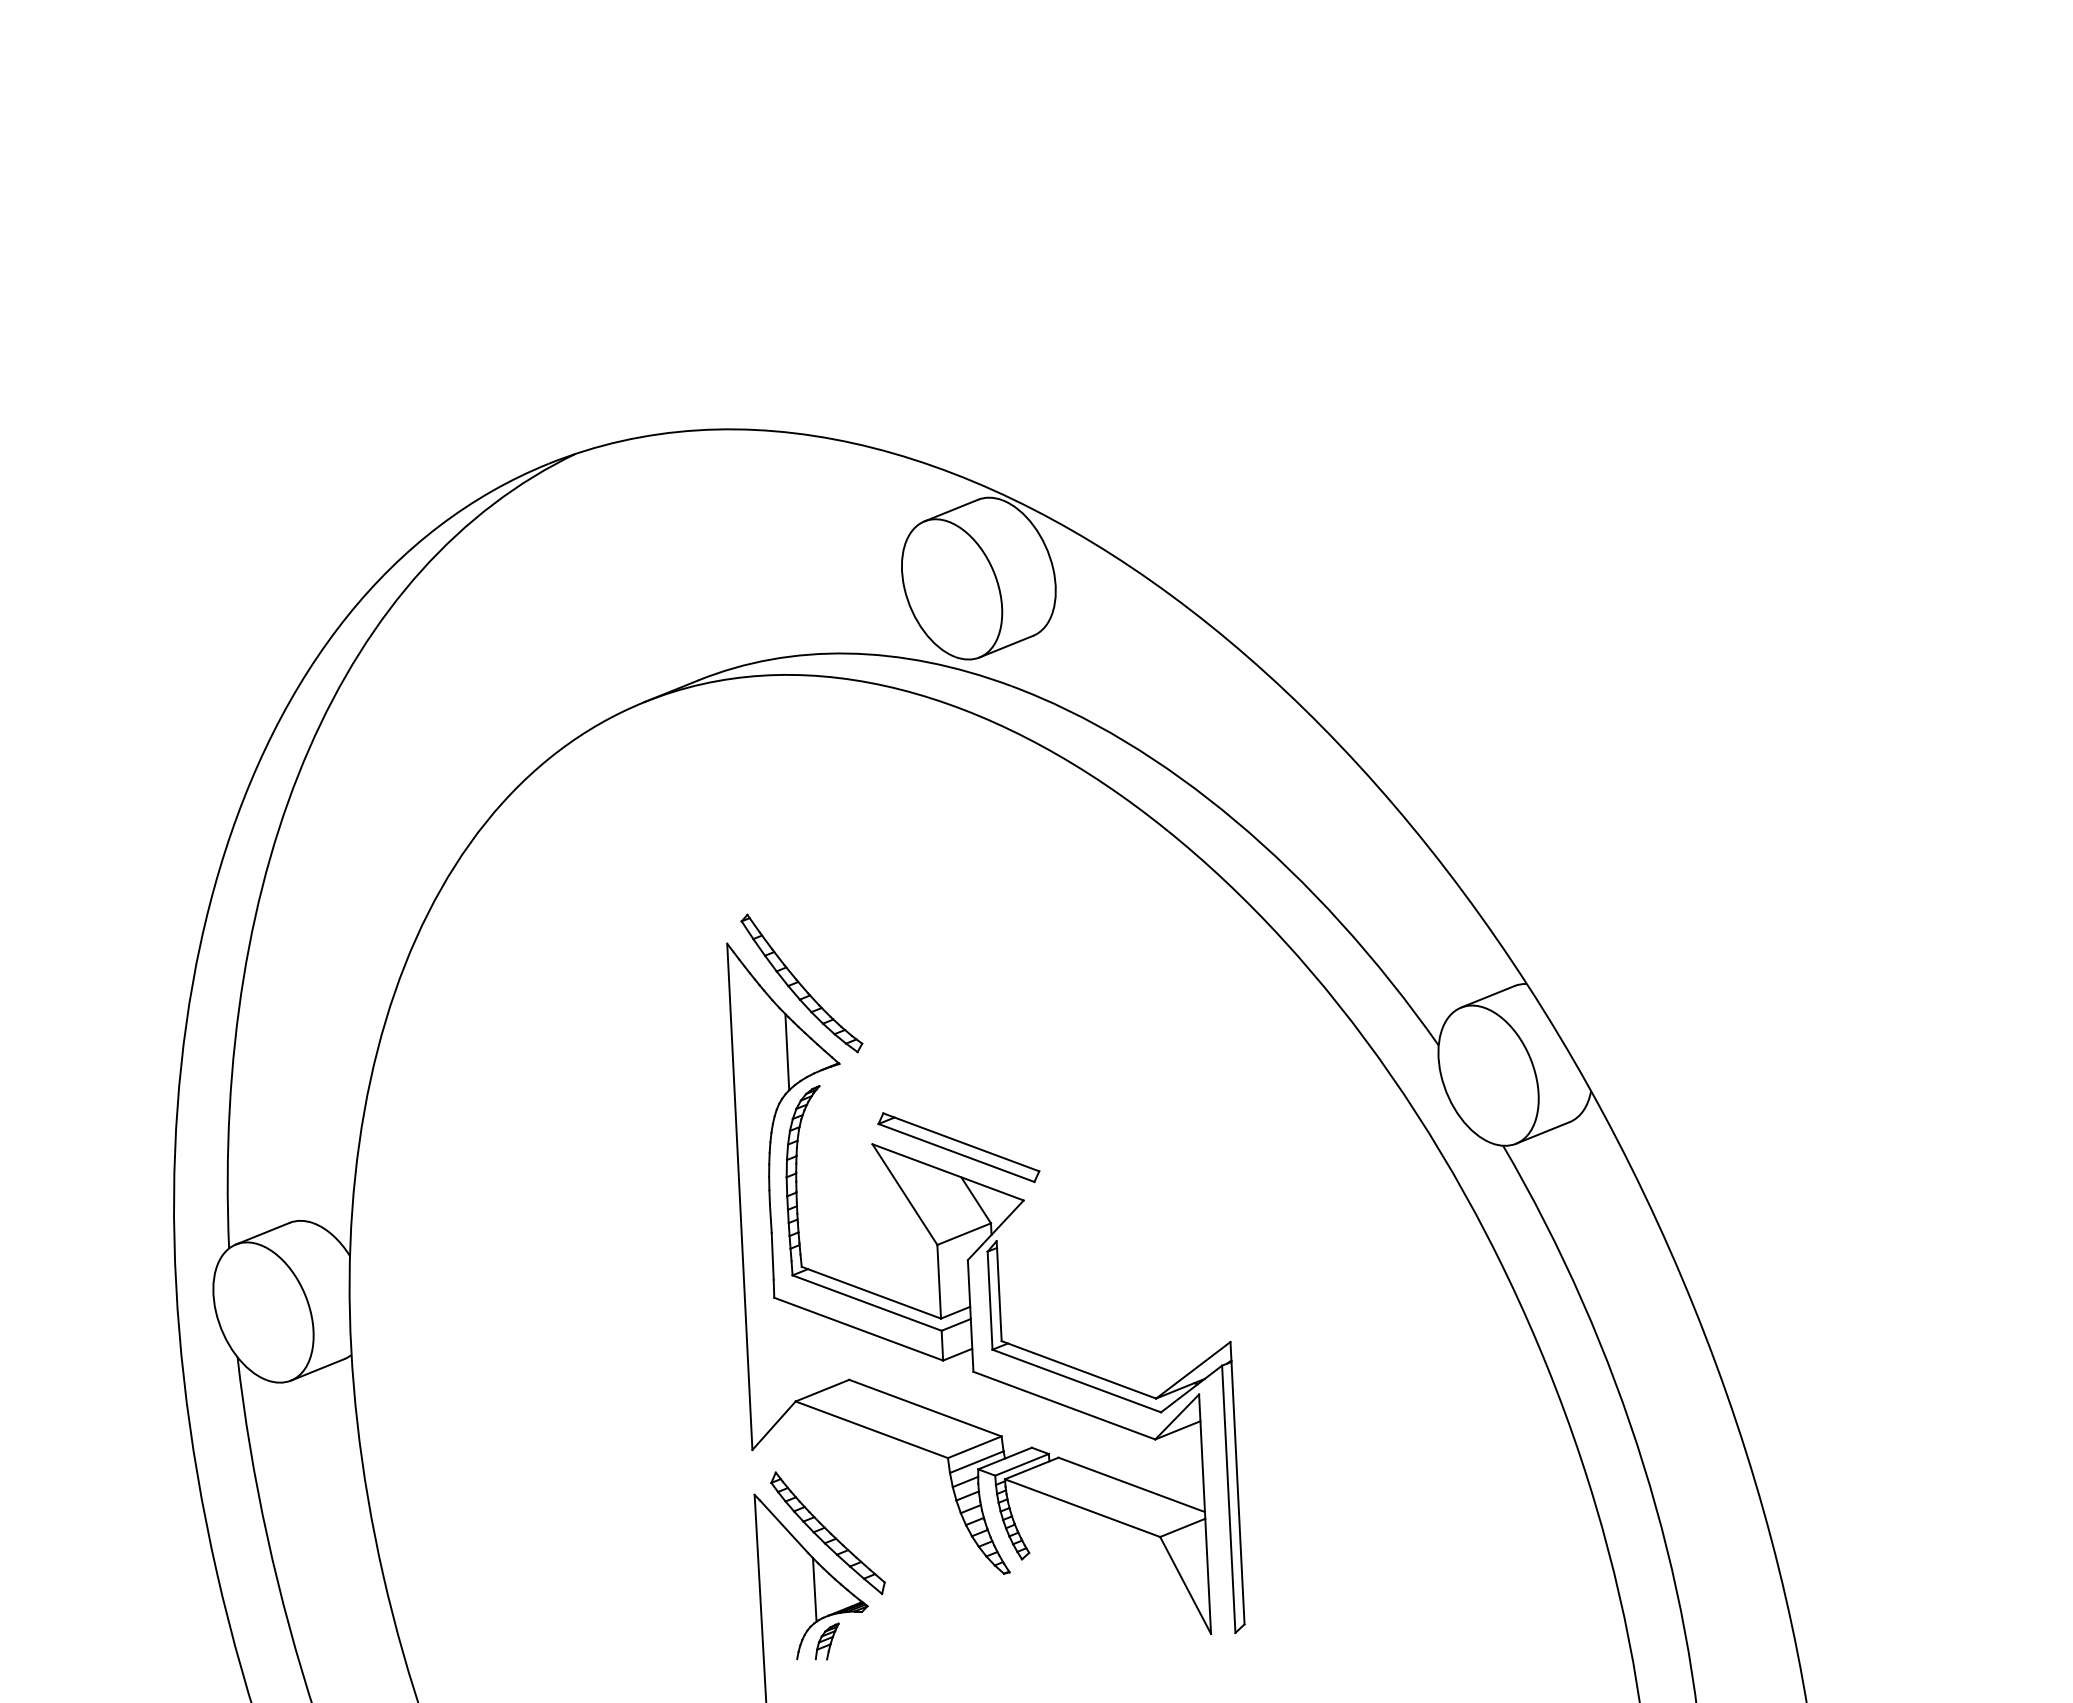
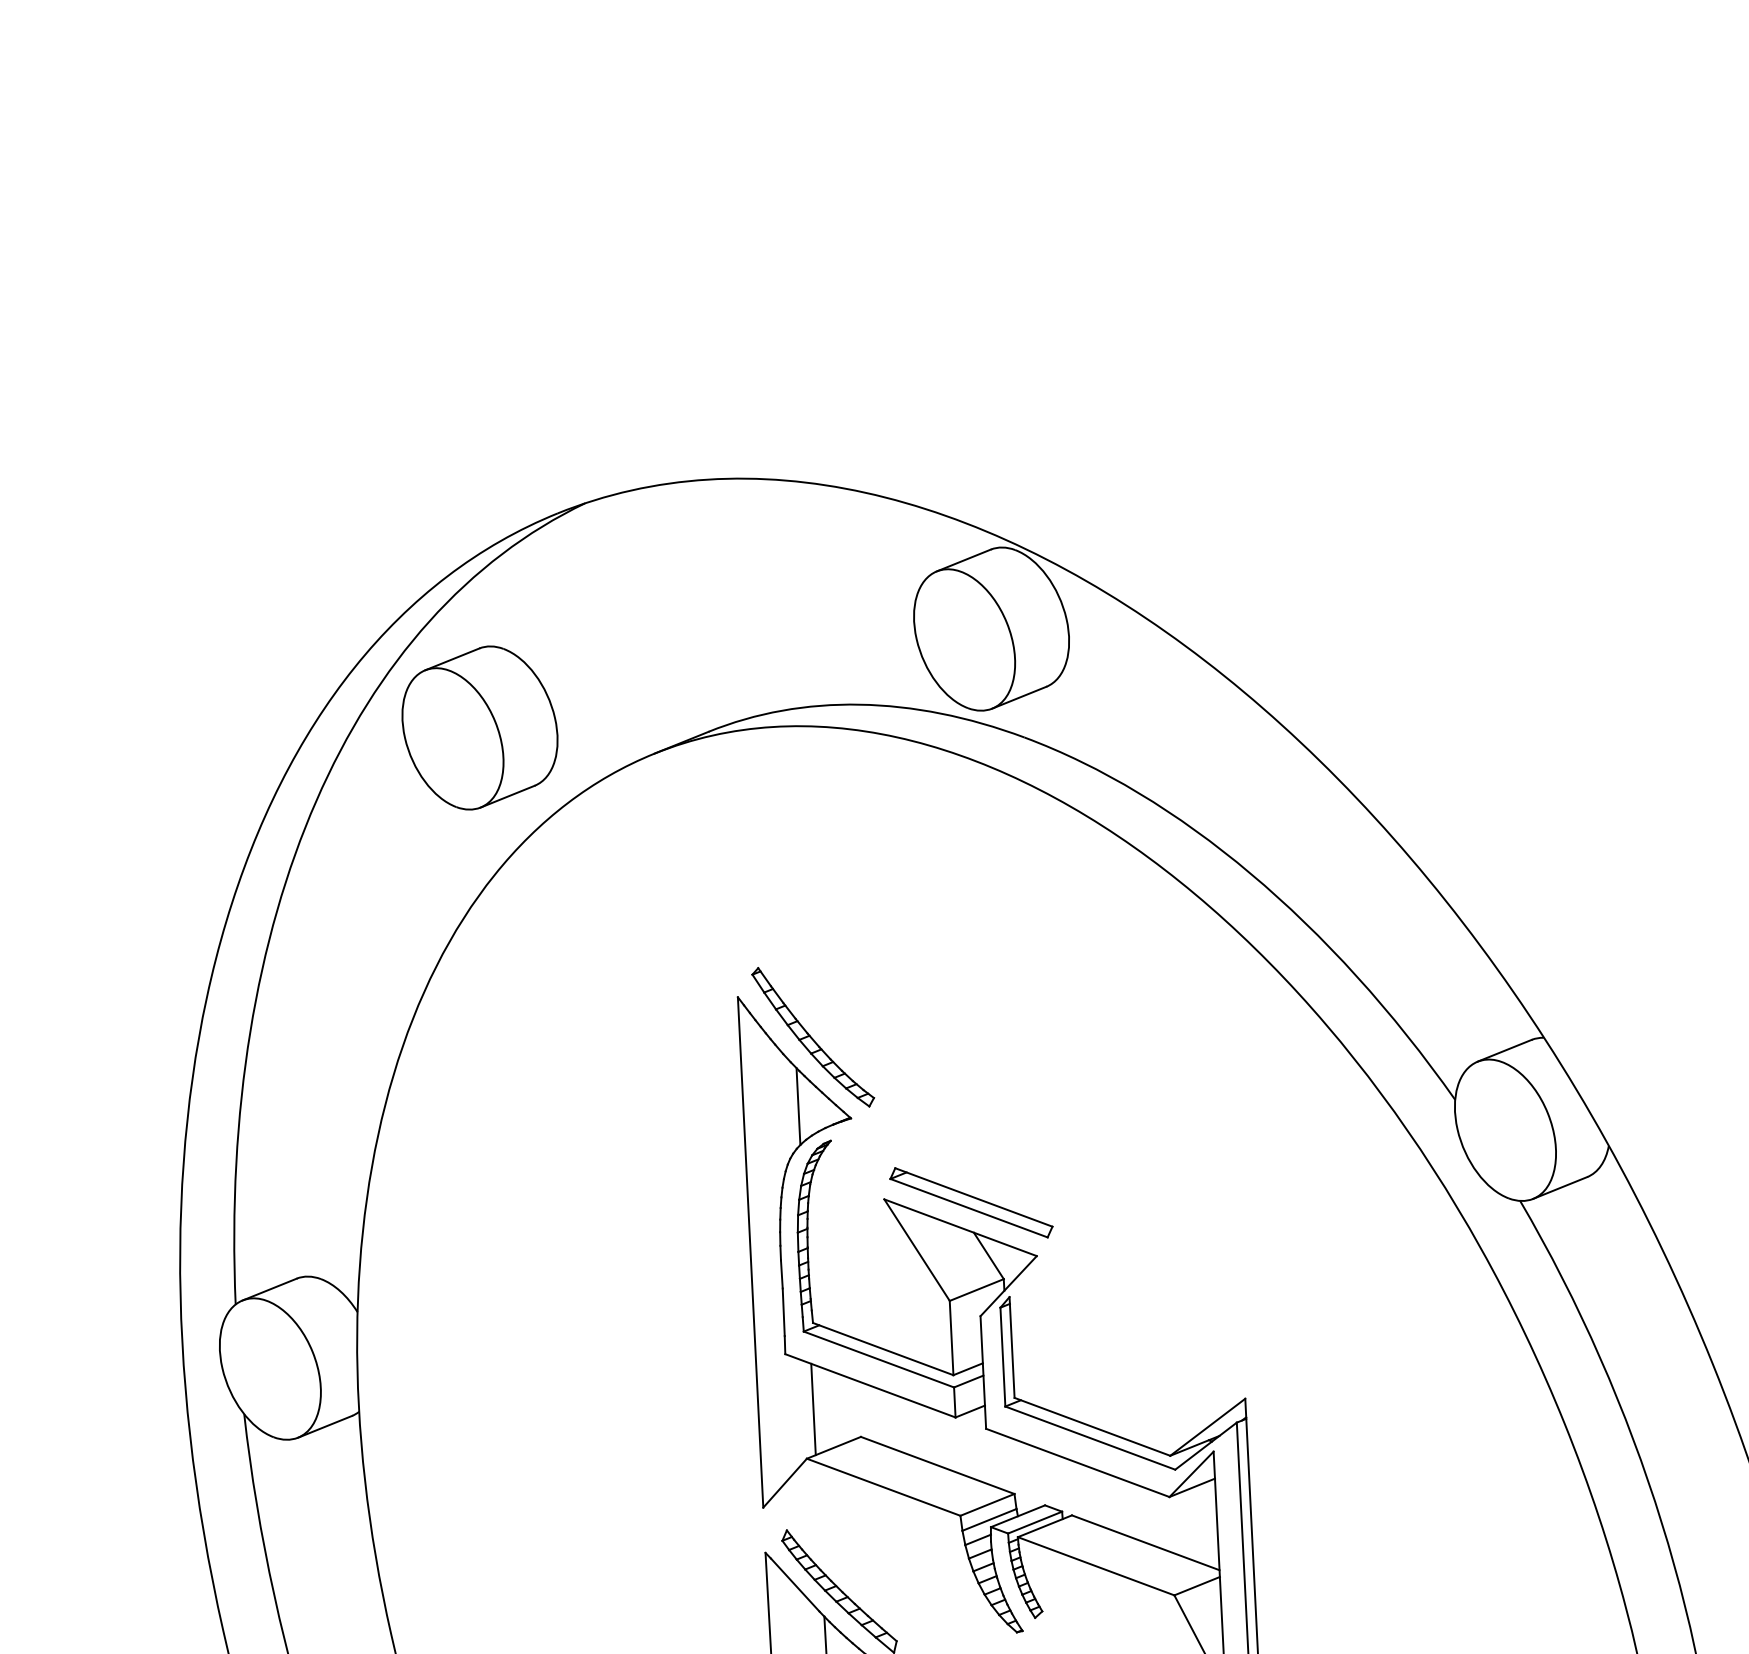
part: (471, 676) -> (480, 727), added
line: (802, 1352) -> (813, 1409), added

